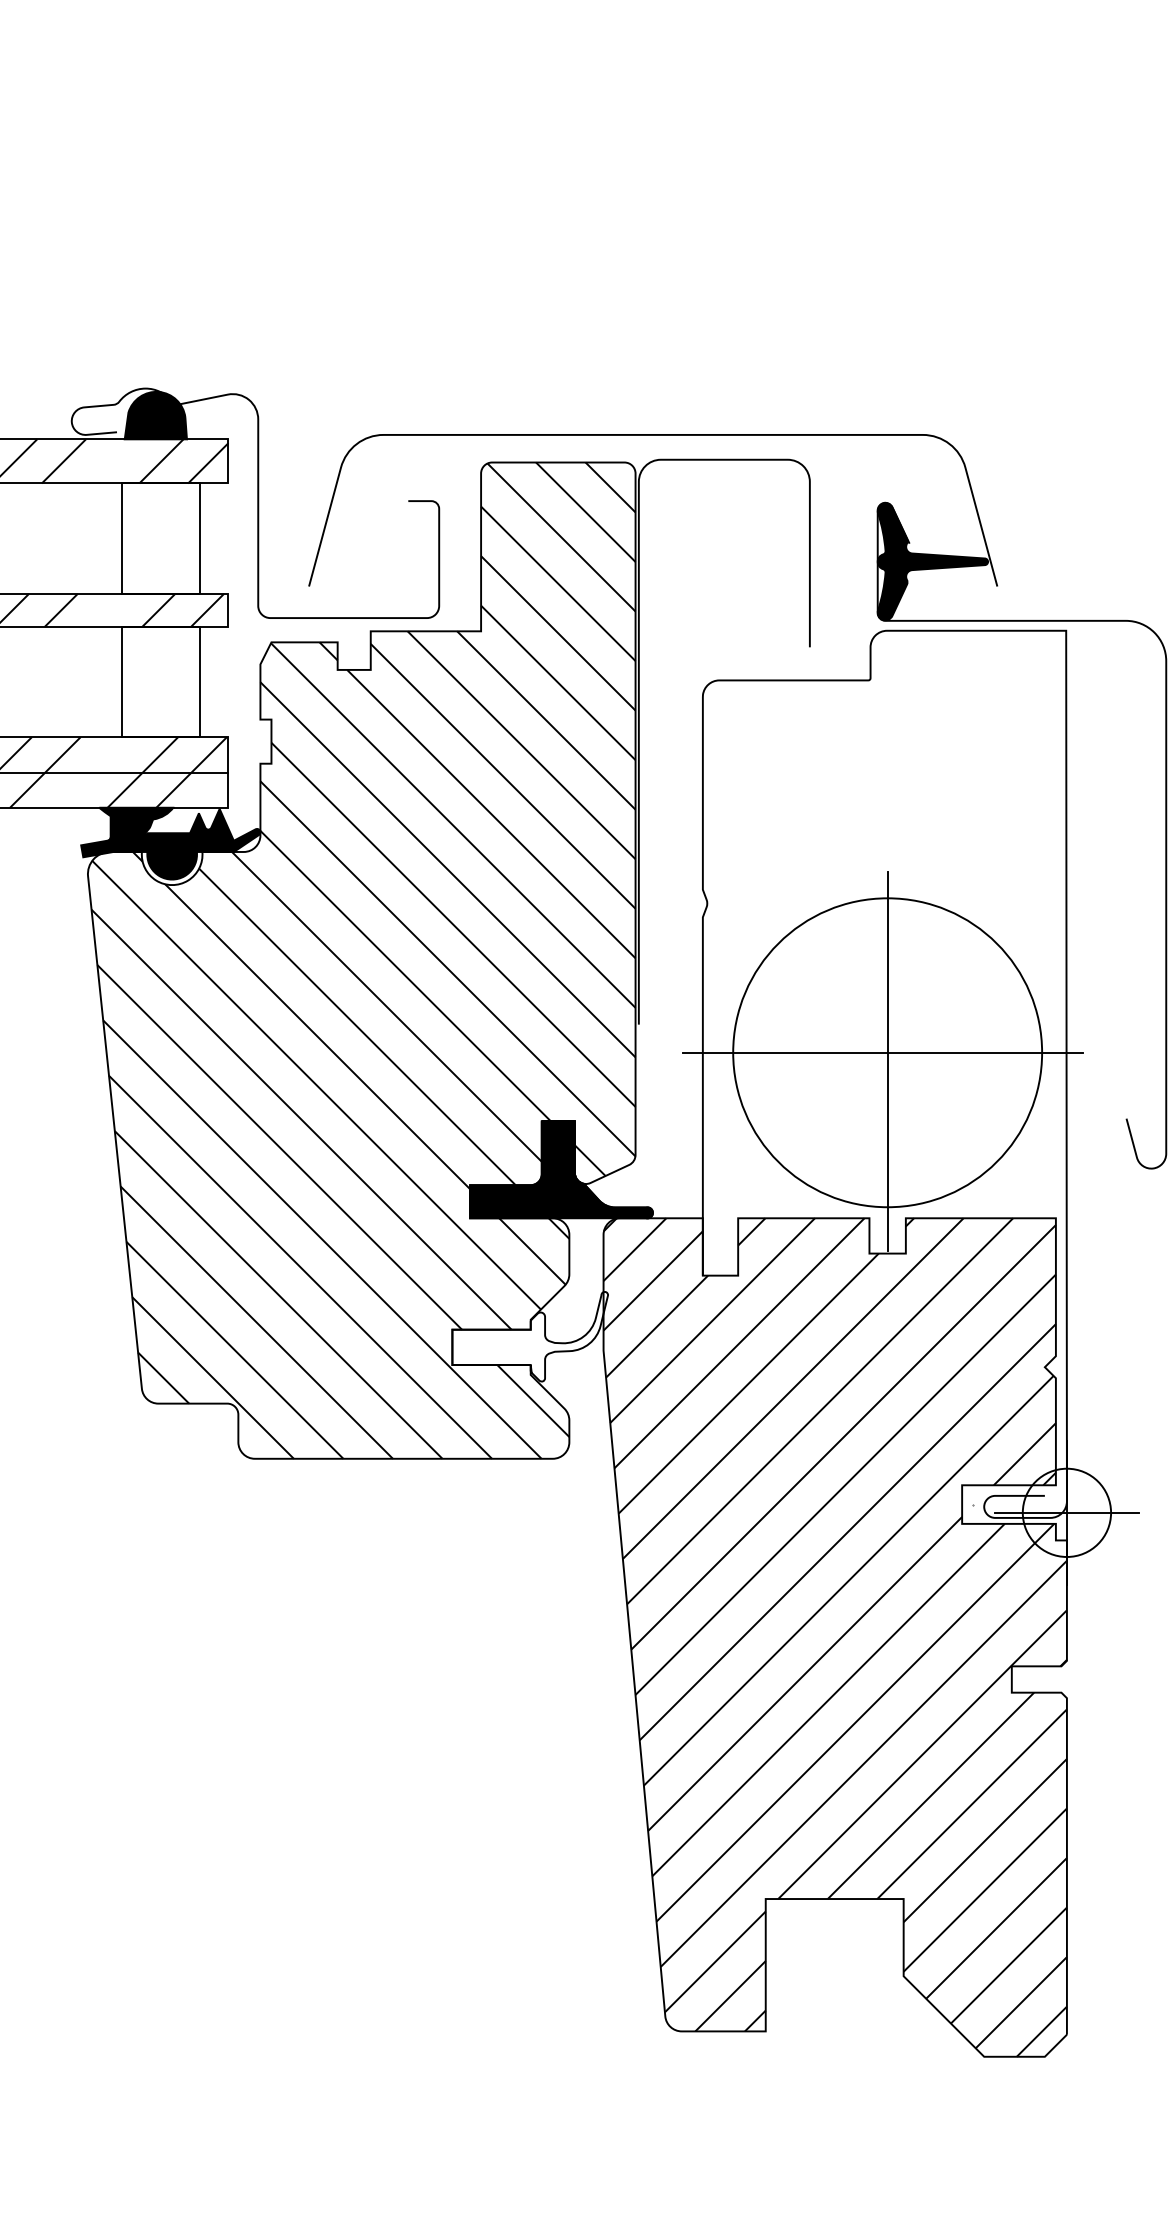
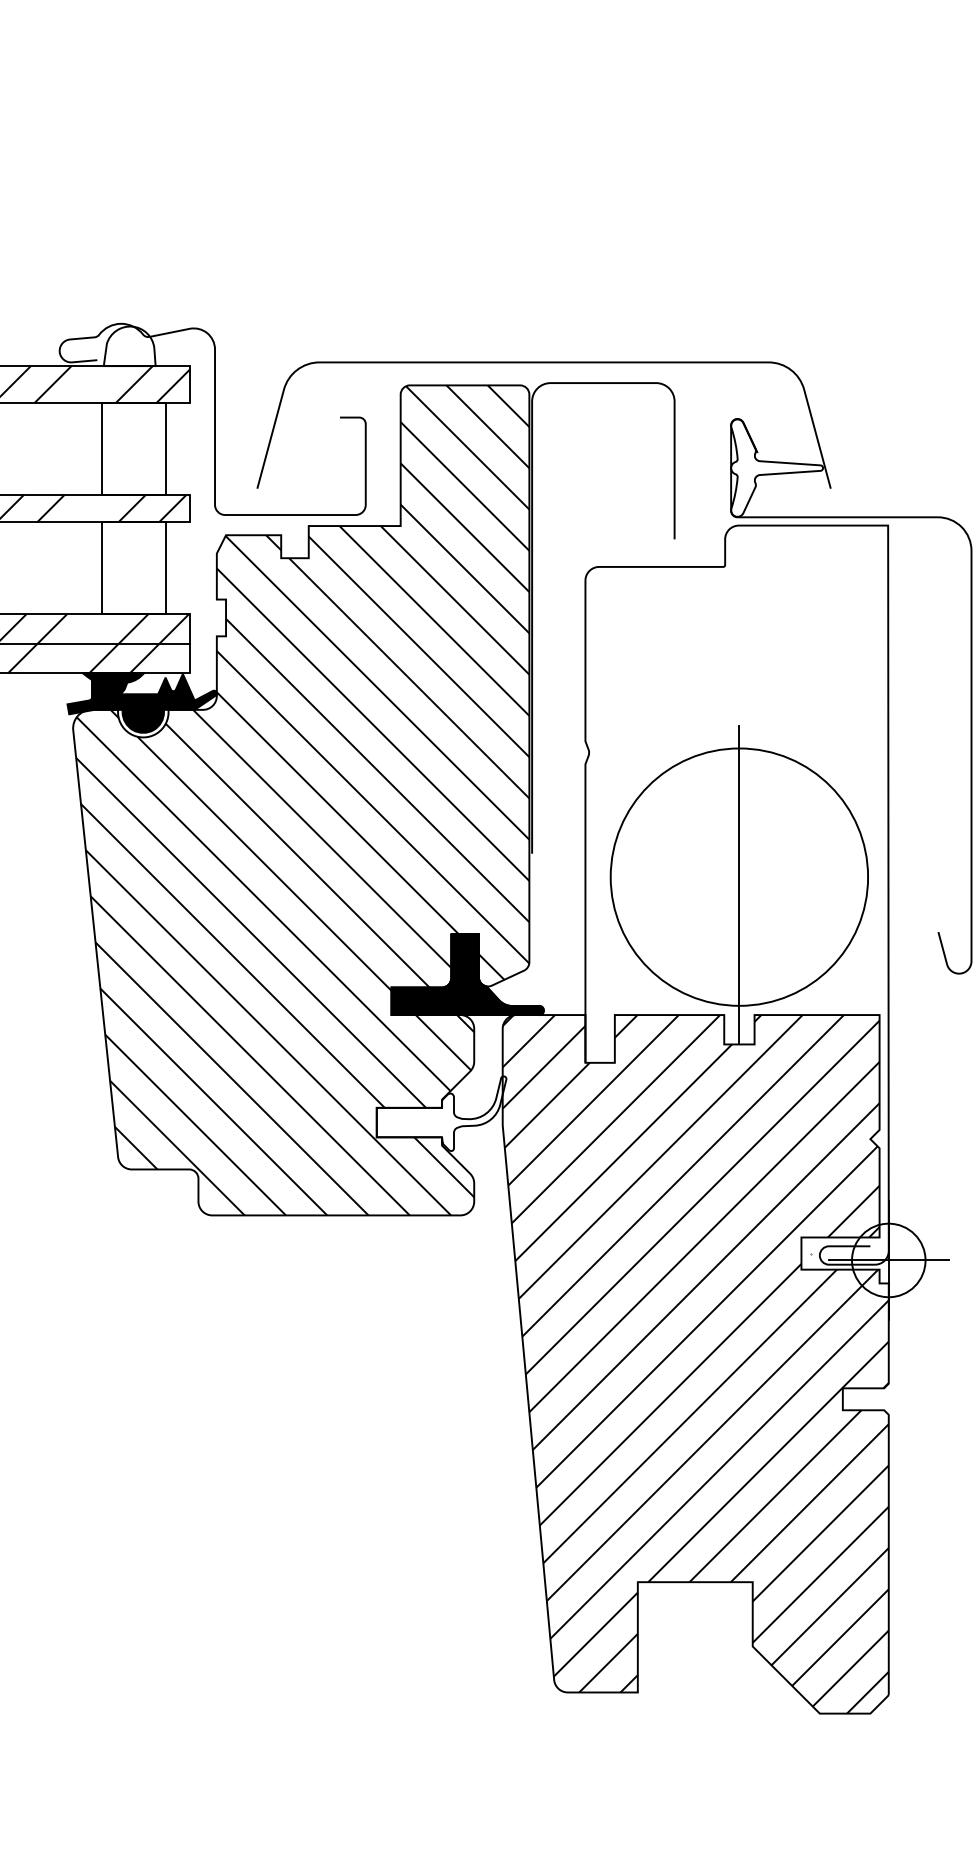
fill: (155, 415) -> (129, 346), removed
fill: (933, 561) -> (777, 467), removed
line: (882, 1053) -> (735, 877), removed

